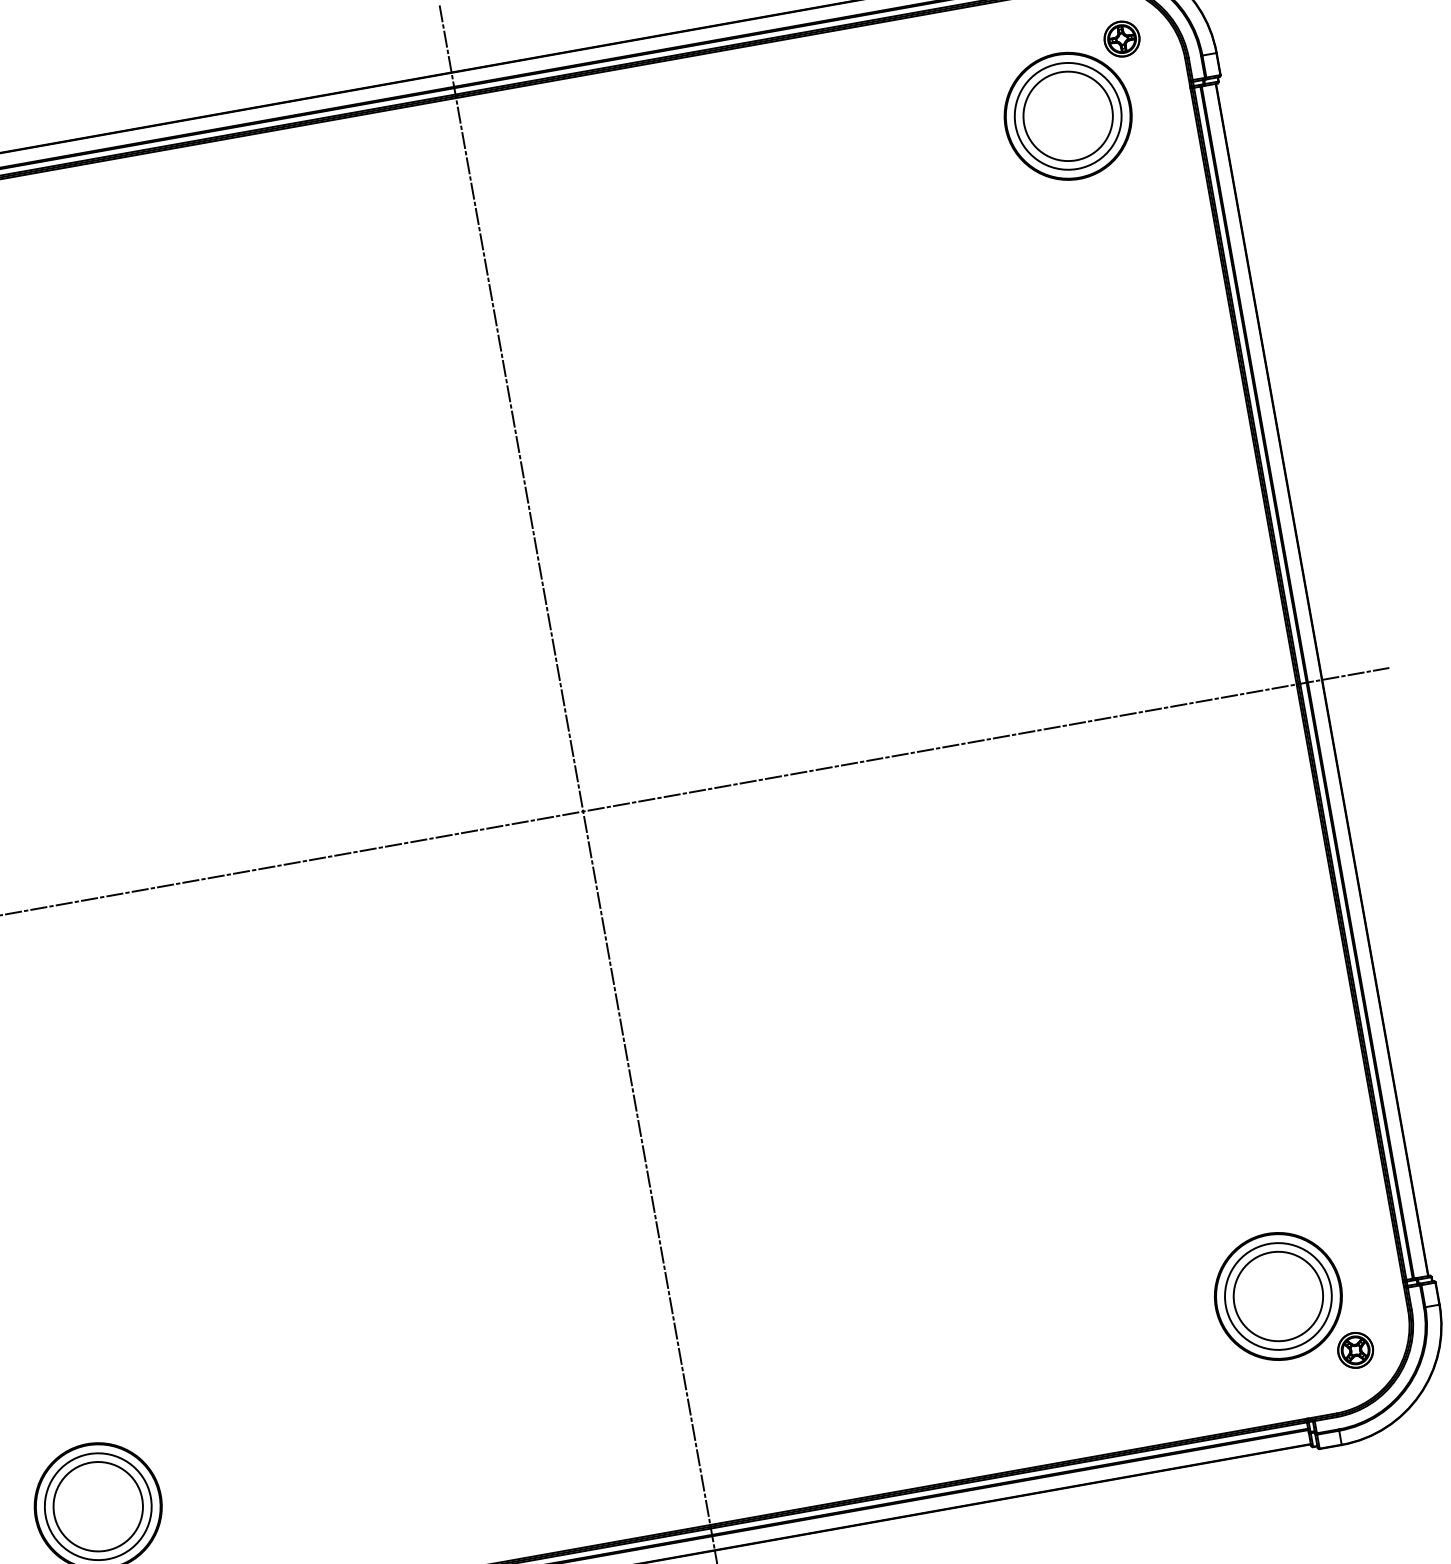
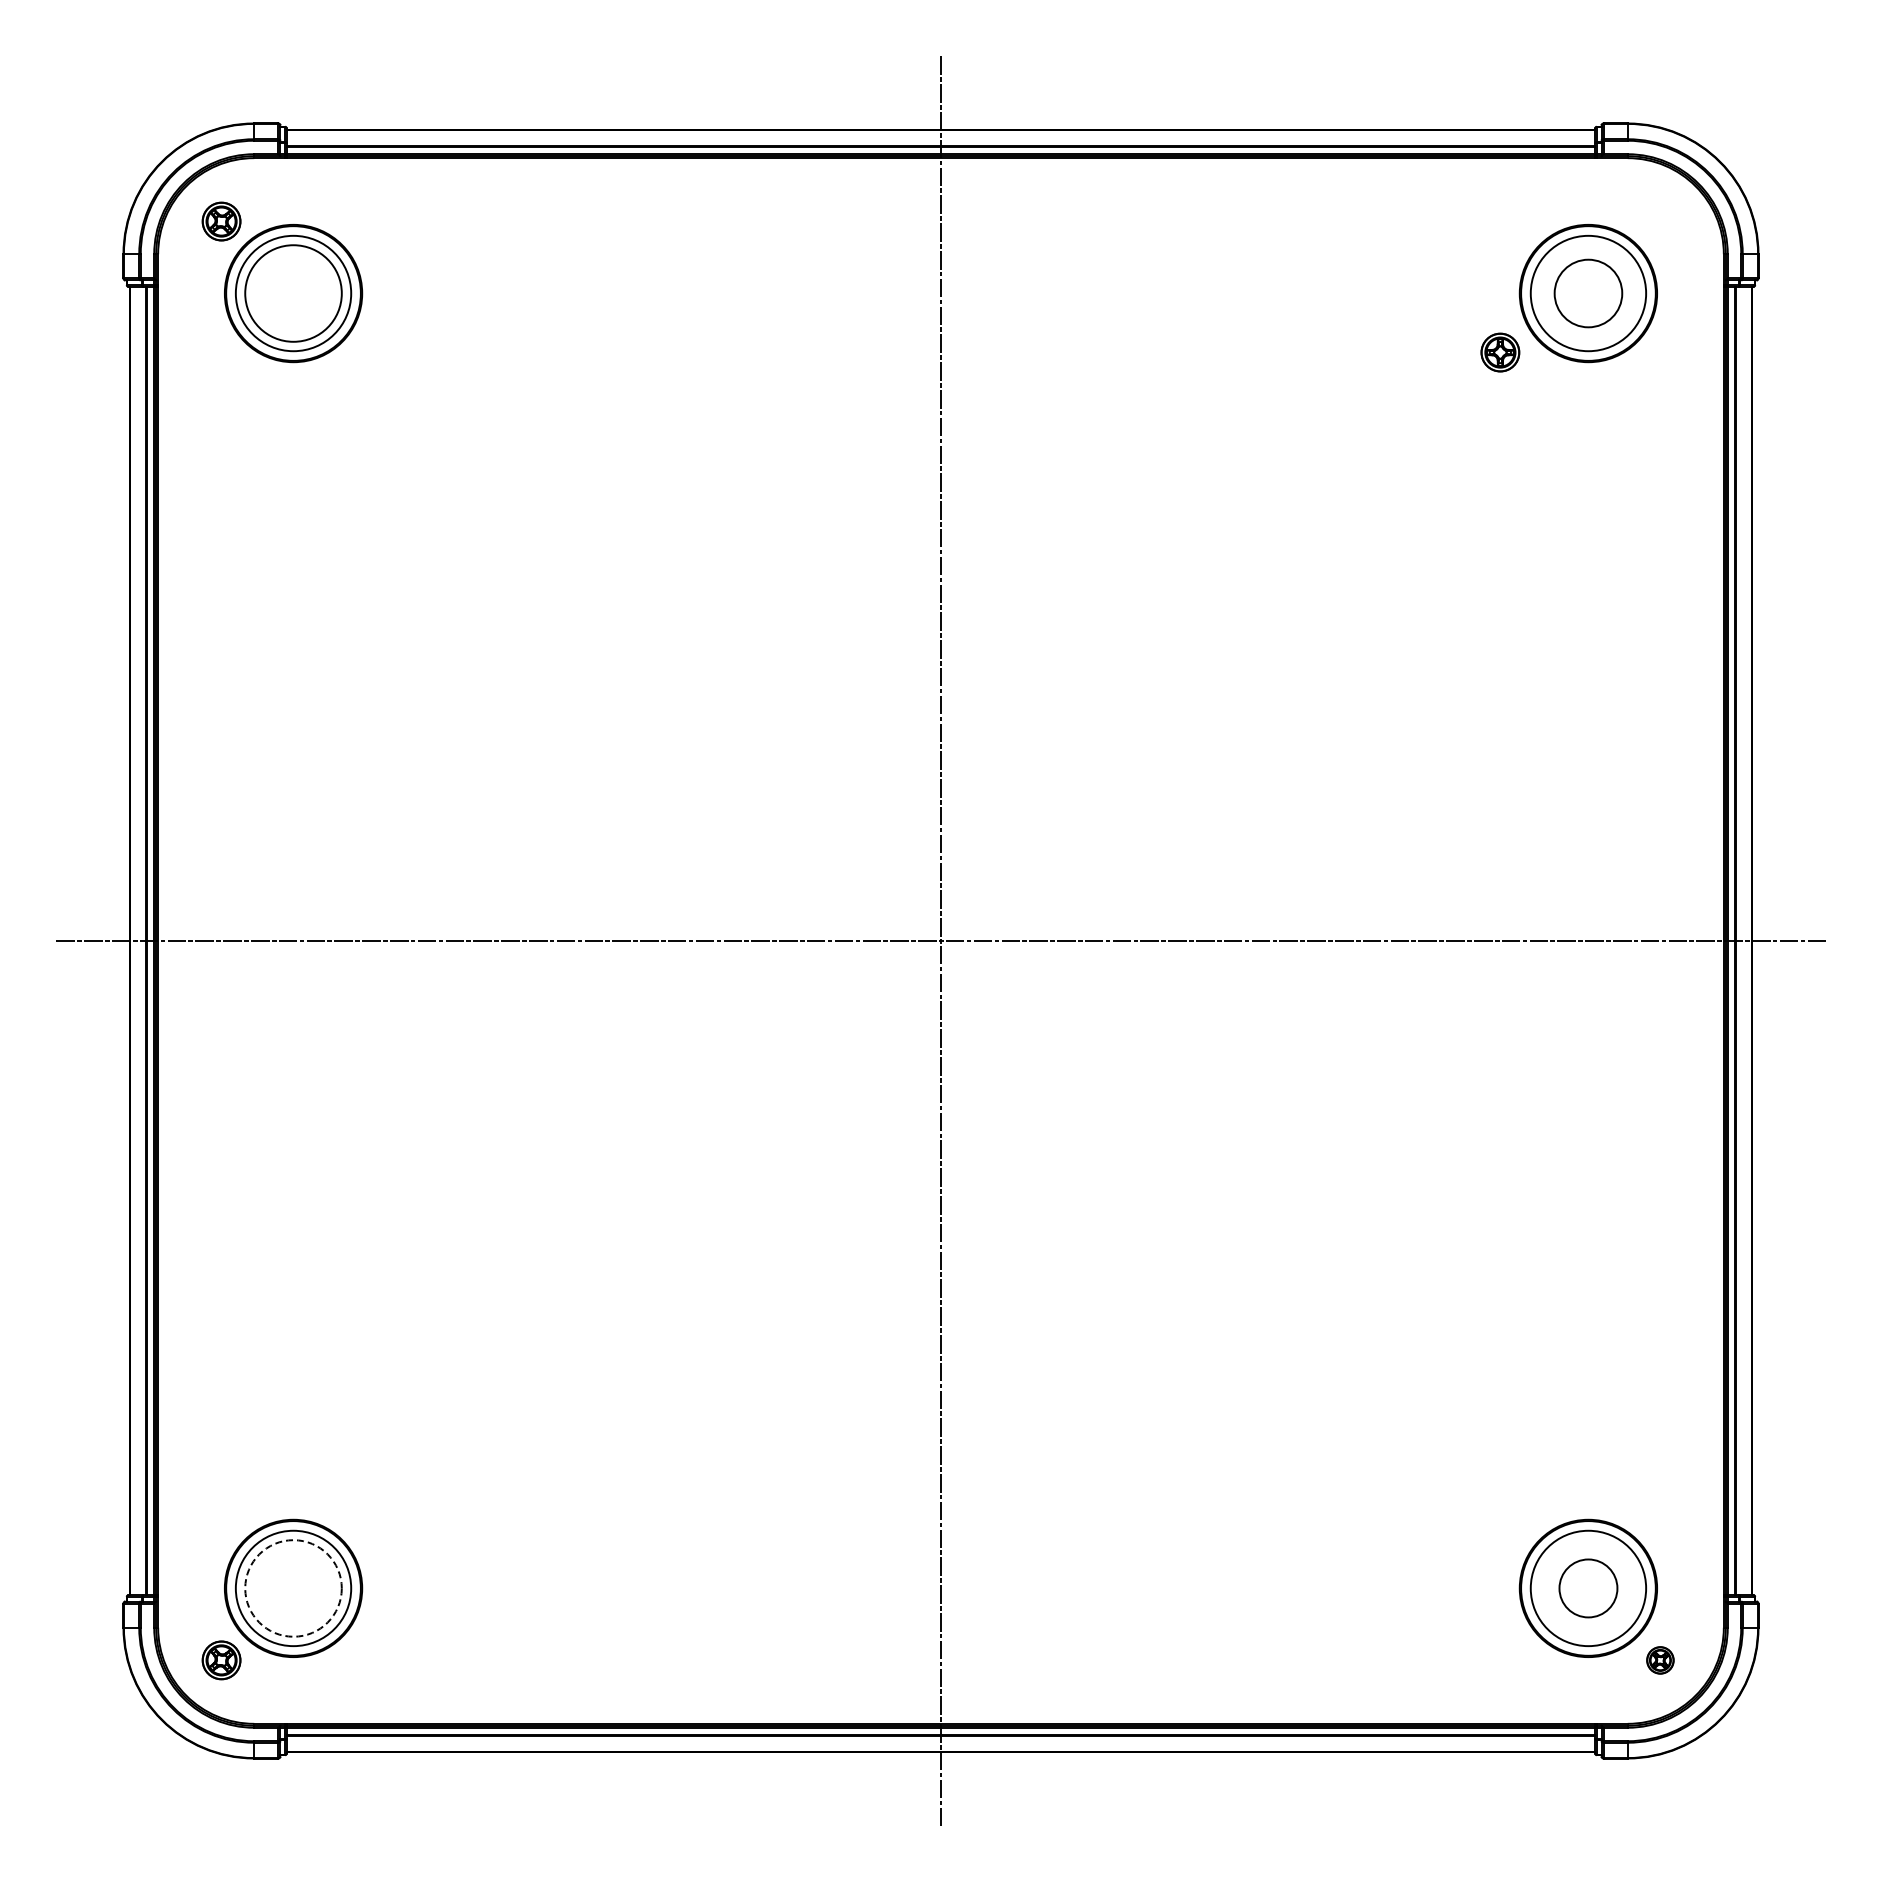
part: (1122, 39) -> (1500, 352), moved
circle: (1068, 116) -> (1588, 293), size x0.7
circle: (1278, 1296) -> (1588, 1588), size x0.6
part: (1355, 1350) -> (1660, 1660), size x0.7
circle: (98, 1506) -> (293, 1588), solid -> dashed

